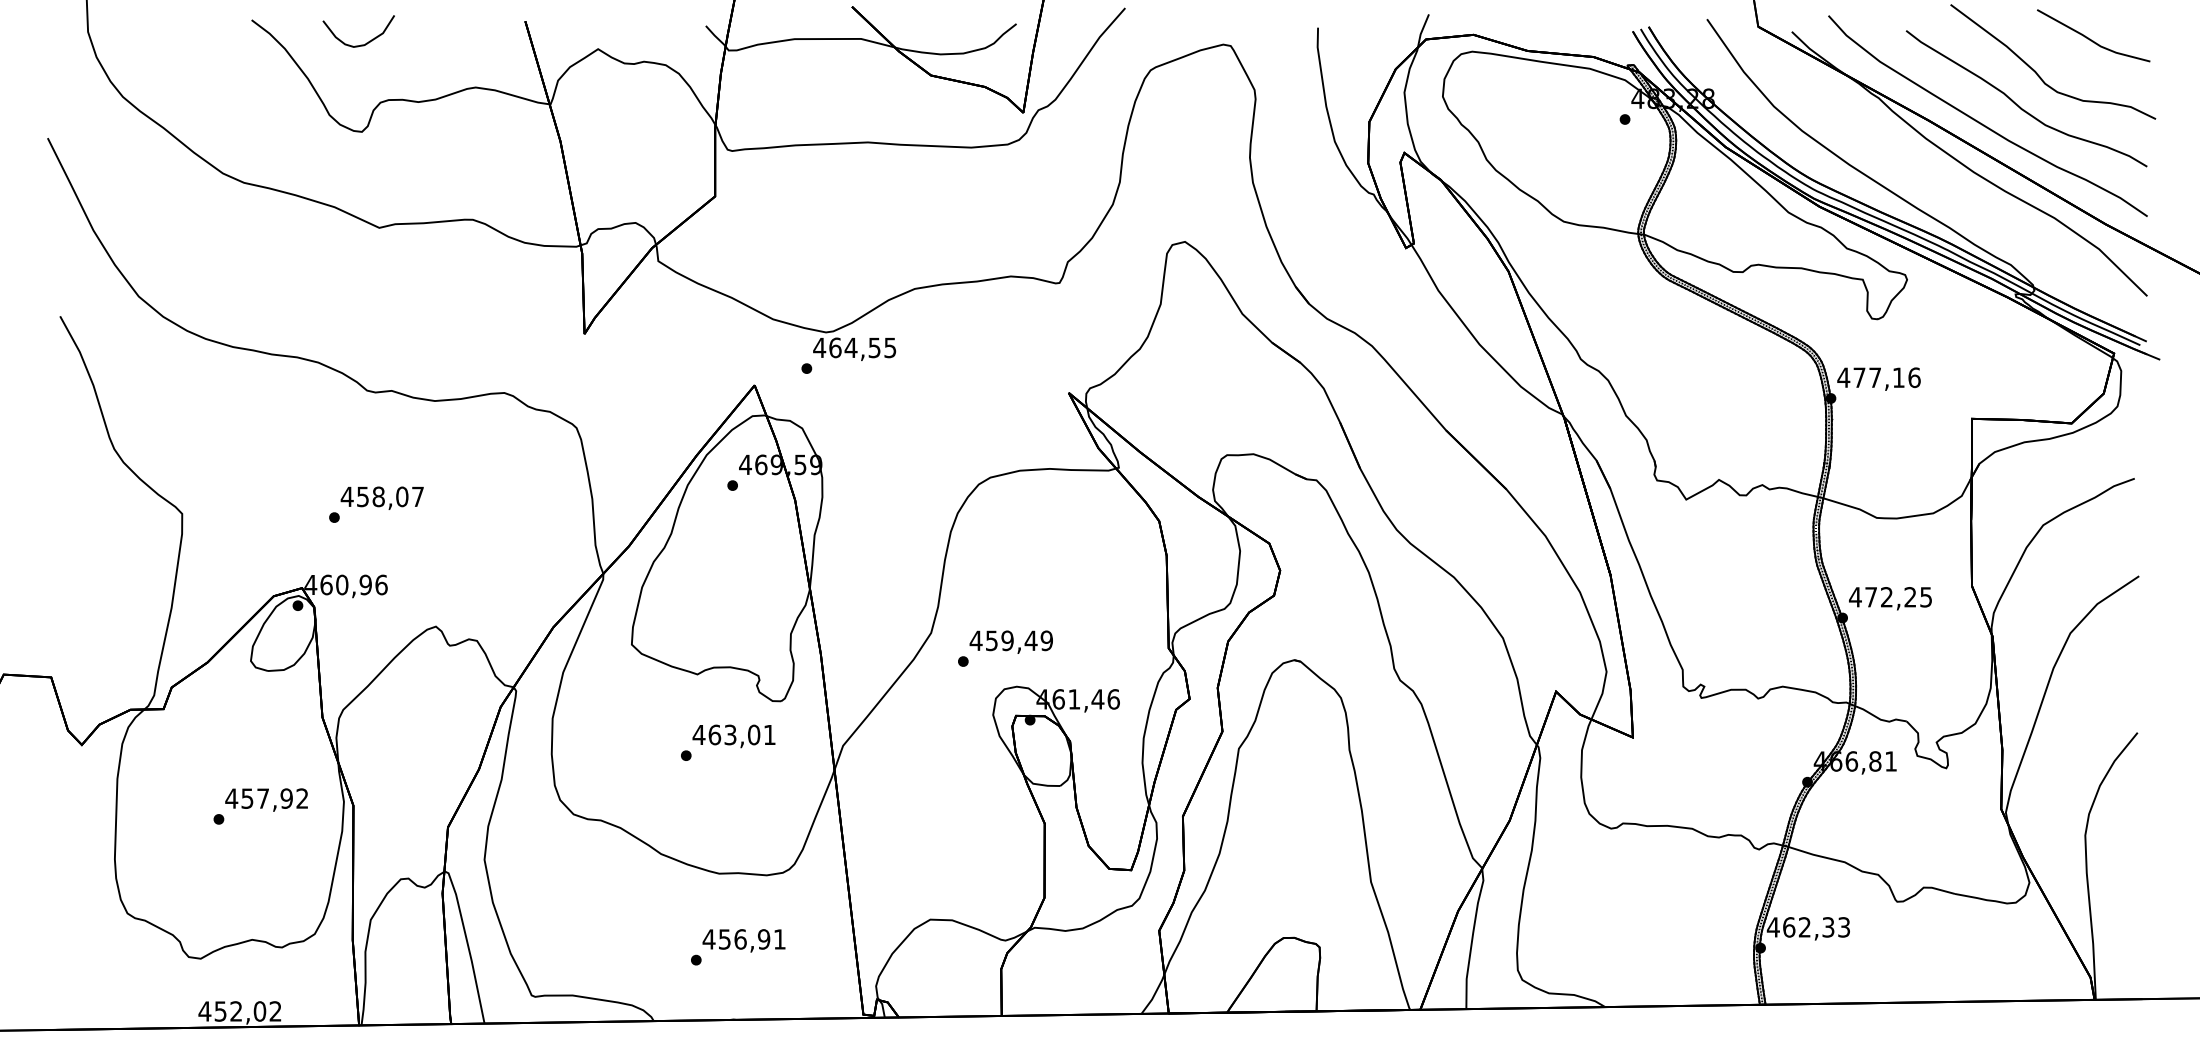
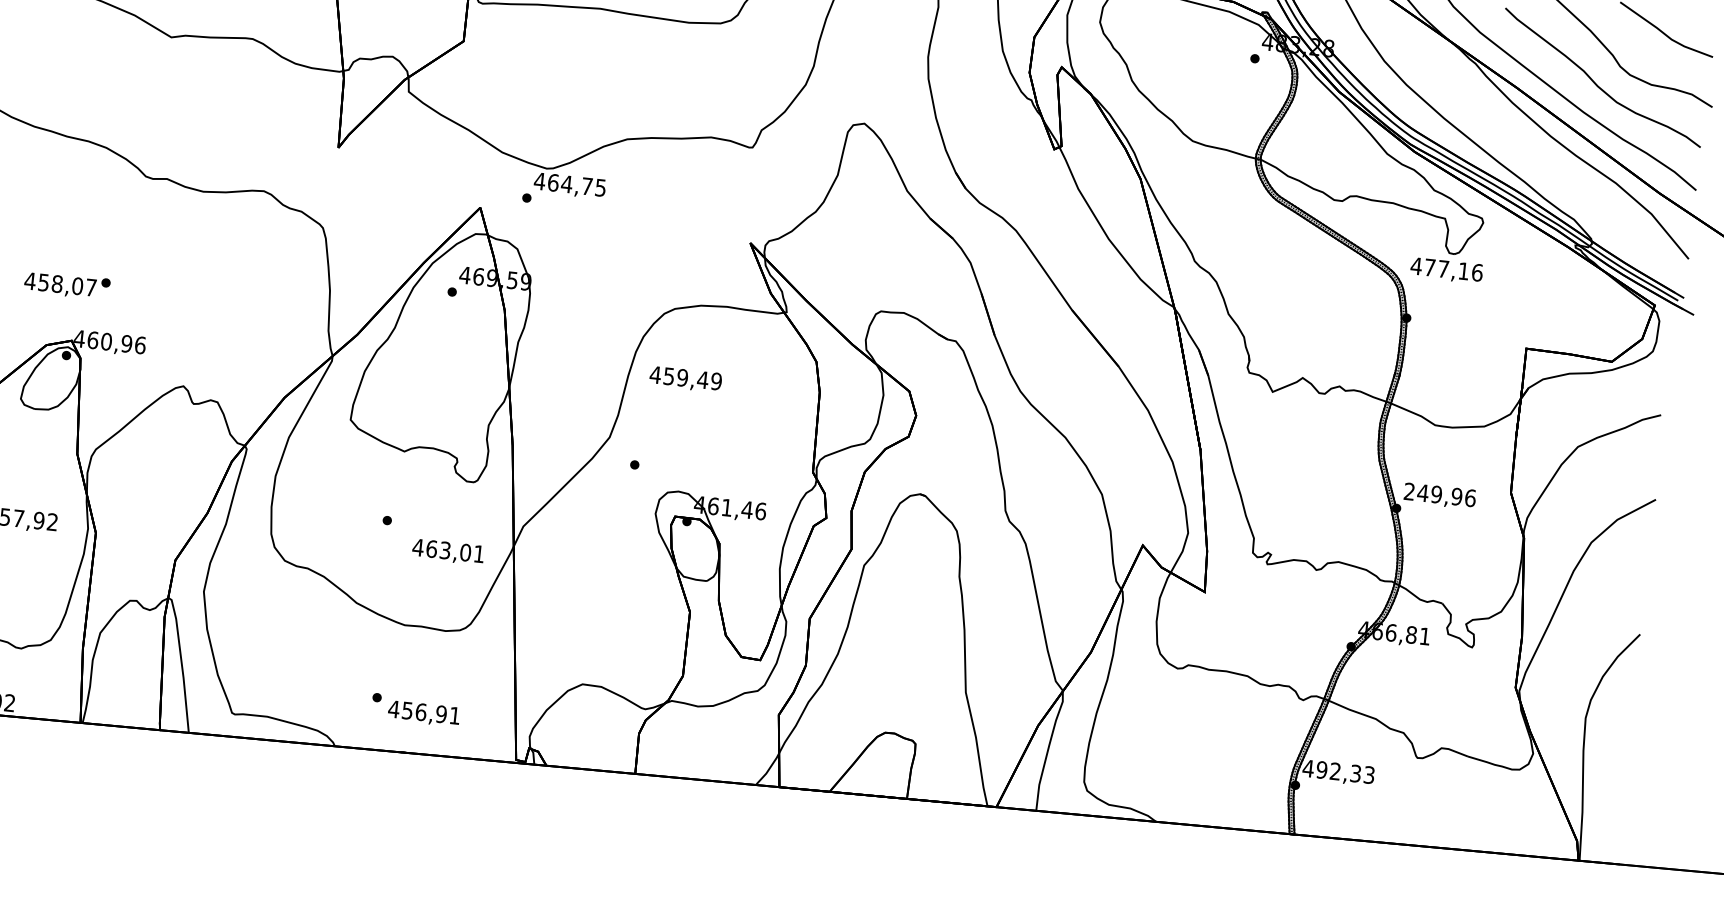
text: (874, 348) -> (587, 186), 464,55 -> 464,75
text: (1878, 378) -> (1446, 270), moved
text: (381, 497) -> (59, 284), moved
text: (1890, 597) -> (1439, 495), 472,25 -> 249,96
text: (1010, 641) -> (685, 378), moved
text: (733, 736) -> (447, 552), moved
text: (1789, 927) -> (1322, 770), 462,33 -> 492,33
text: (743, 940) -> (423, 713), moved

